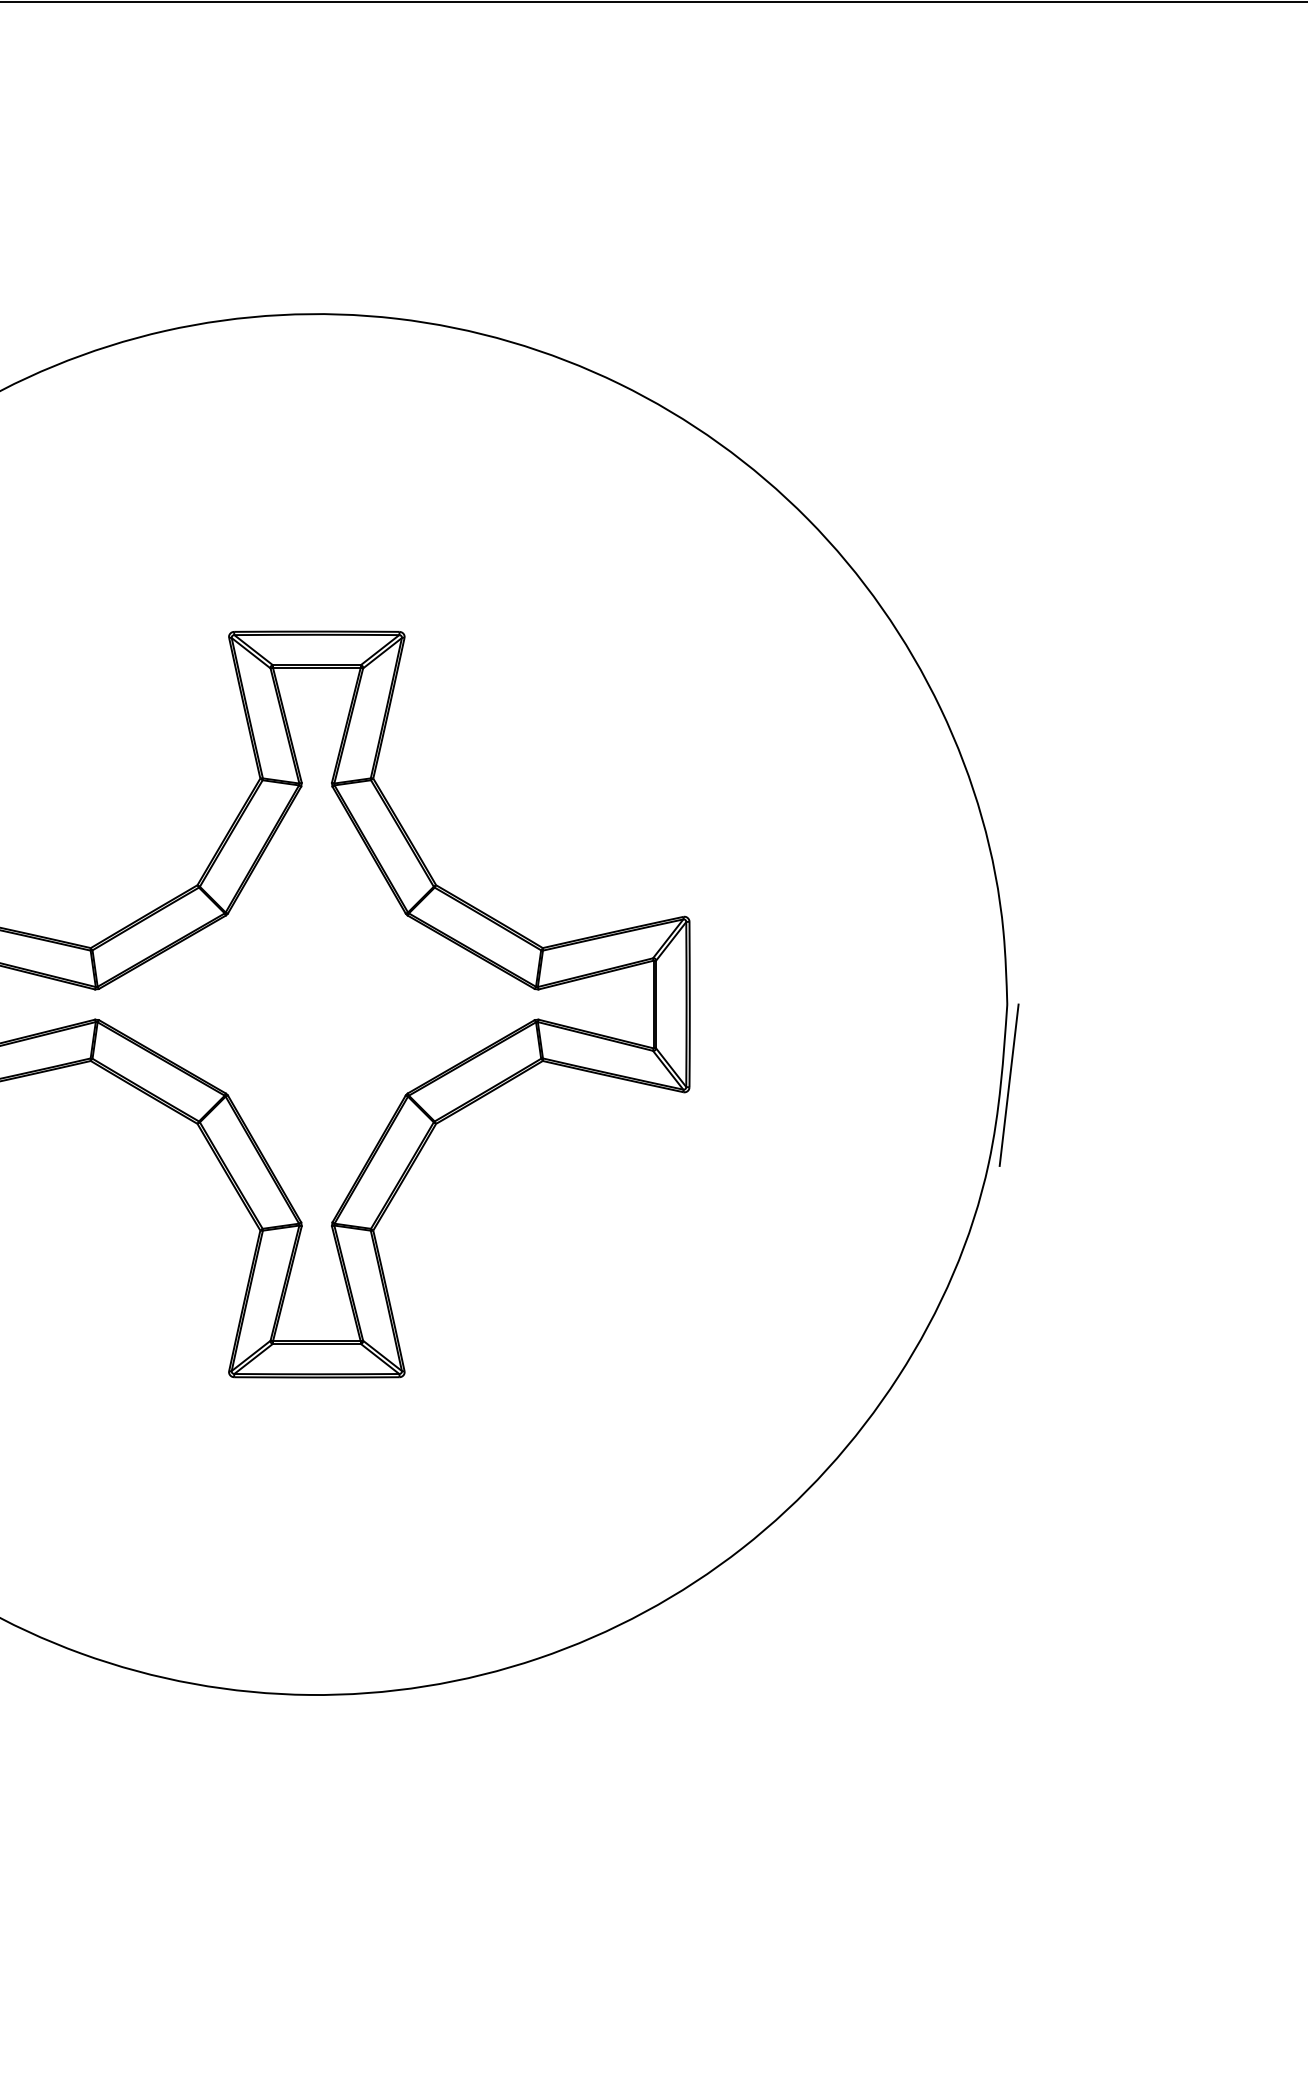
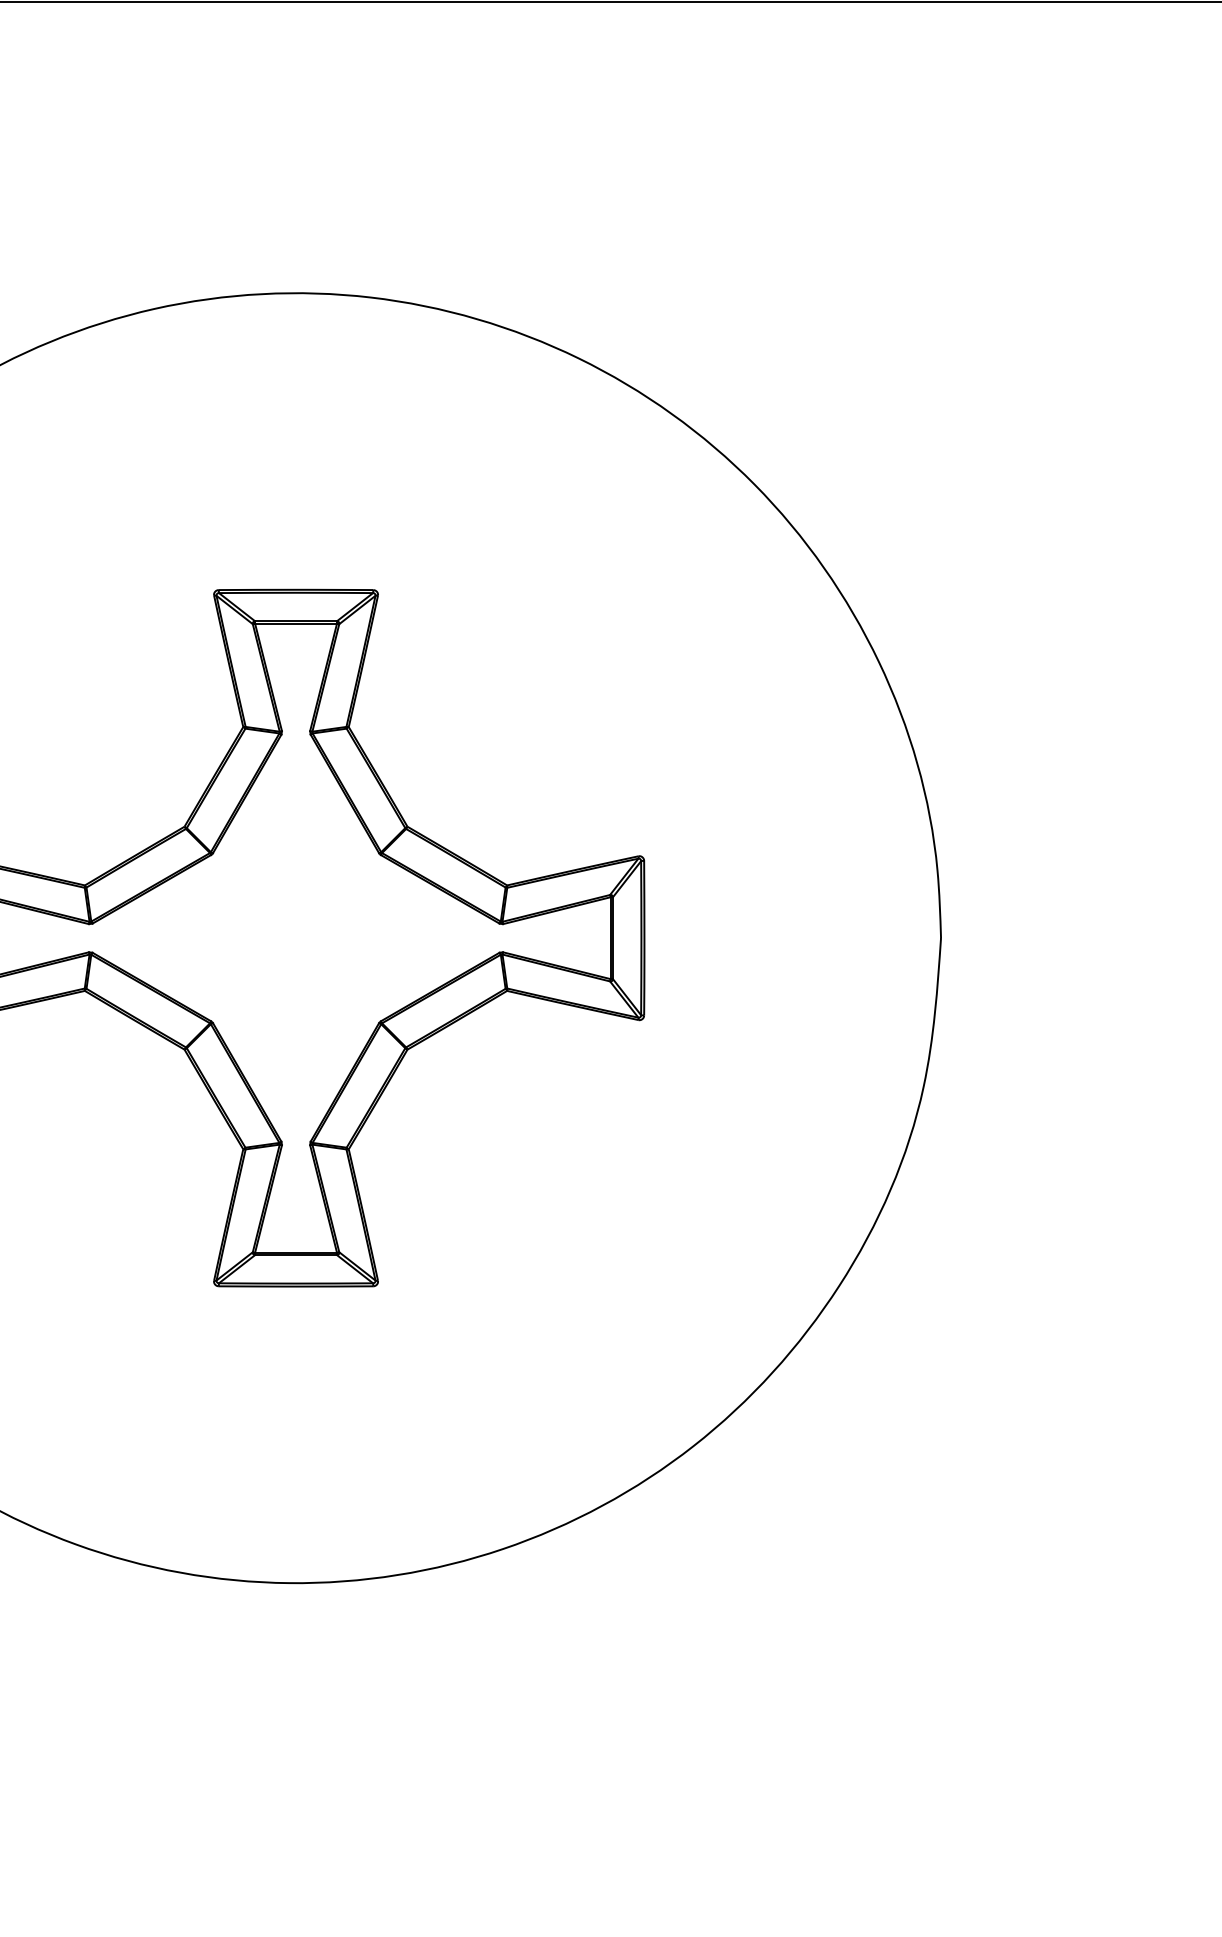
line: (1008, 1085) -> (942, 1013), removed

